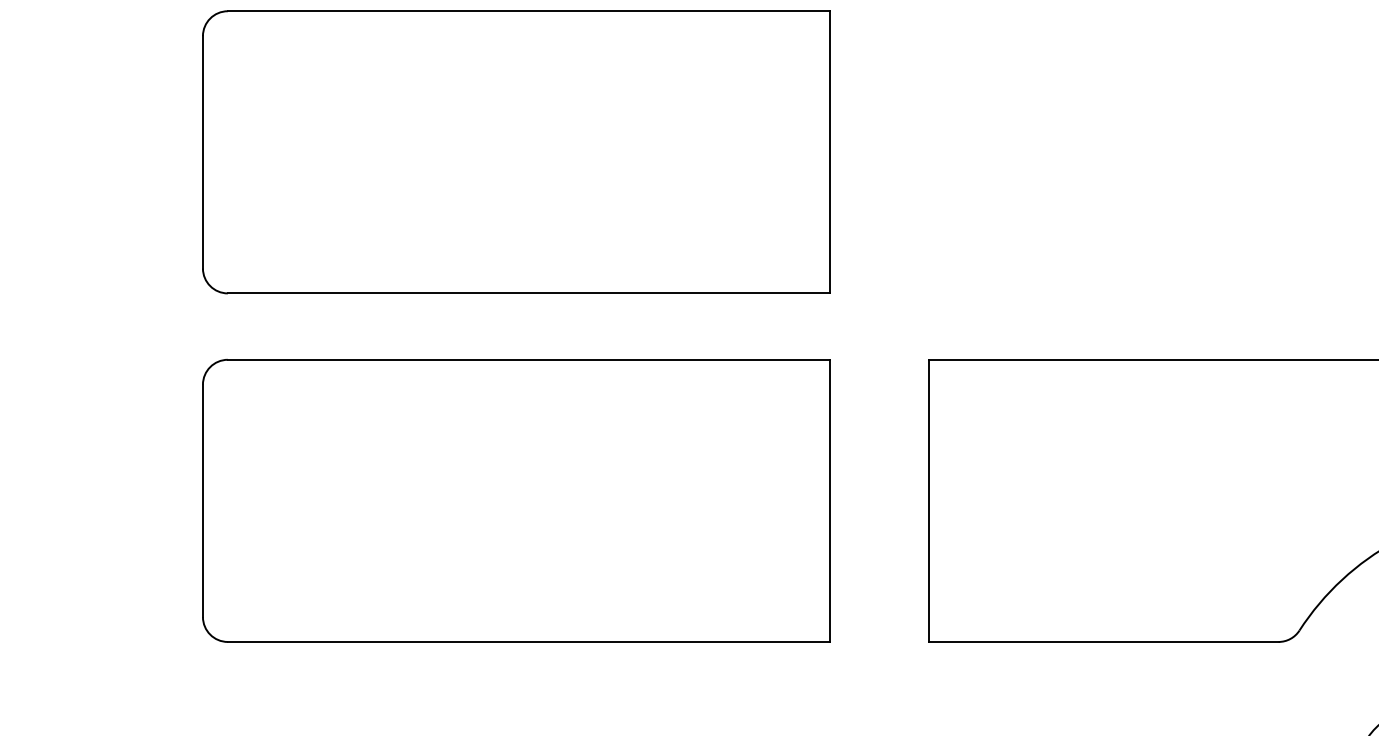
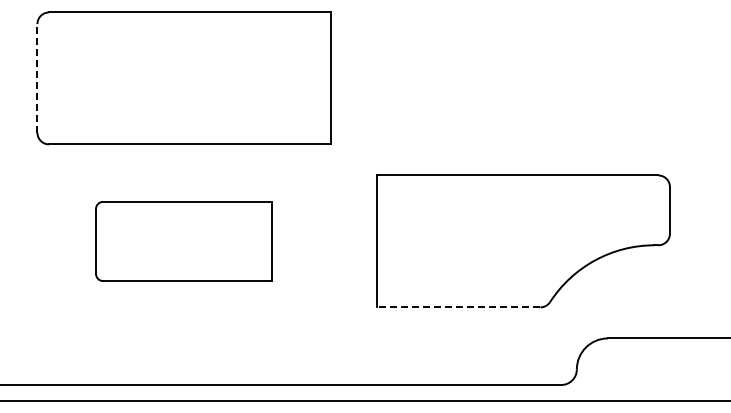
line: (203, 150) -> (37, 77), solid -> dashed
part: (515, 501) -> (183, 241), size x0.6
line: (1103, 642) -> (458, 307), solid -> dashed

